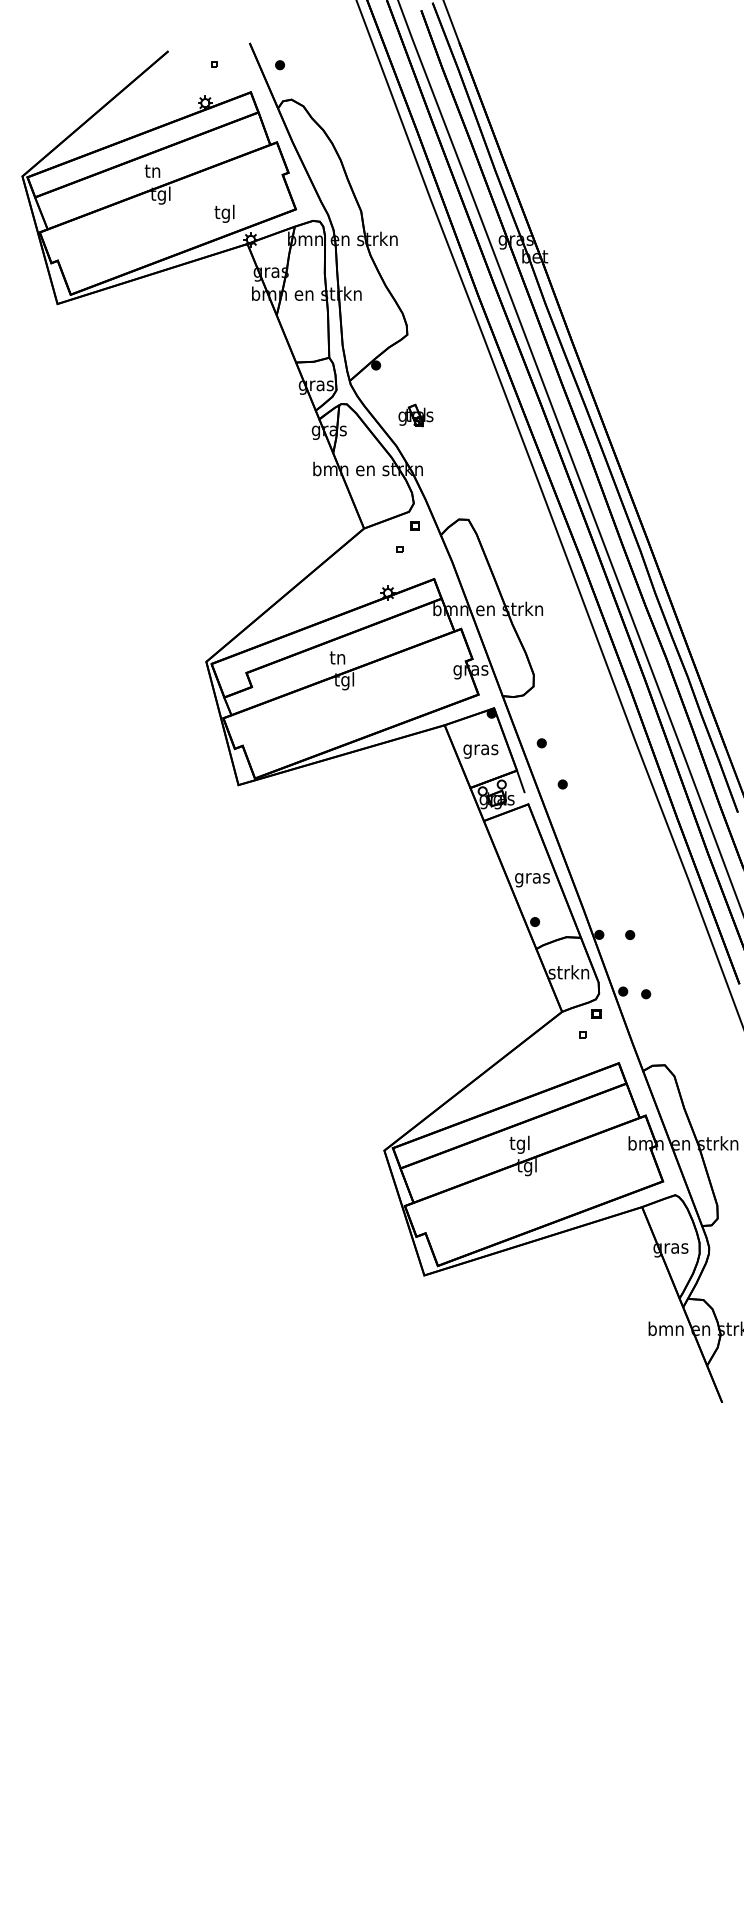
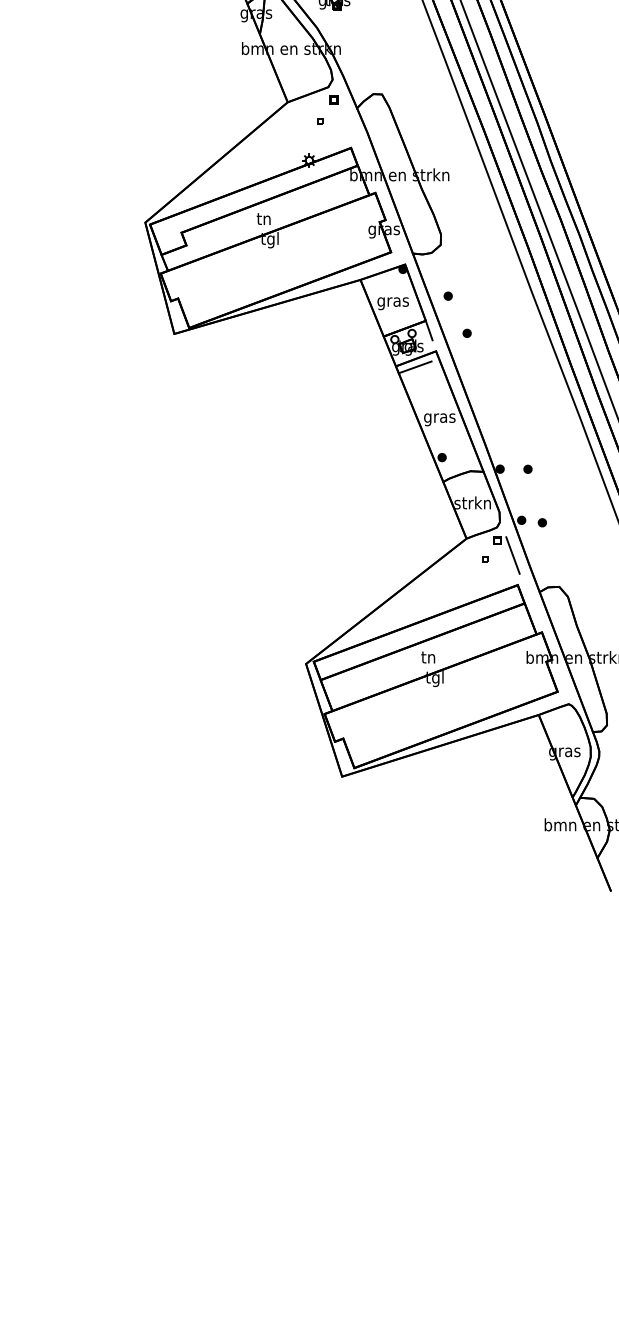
line: (505, 821) -> (415, 366), added
line: (613, 1030) -> (512, 555), added
text: (519, 1144) -> (428, 658), tgl -> tn

